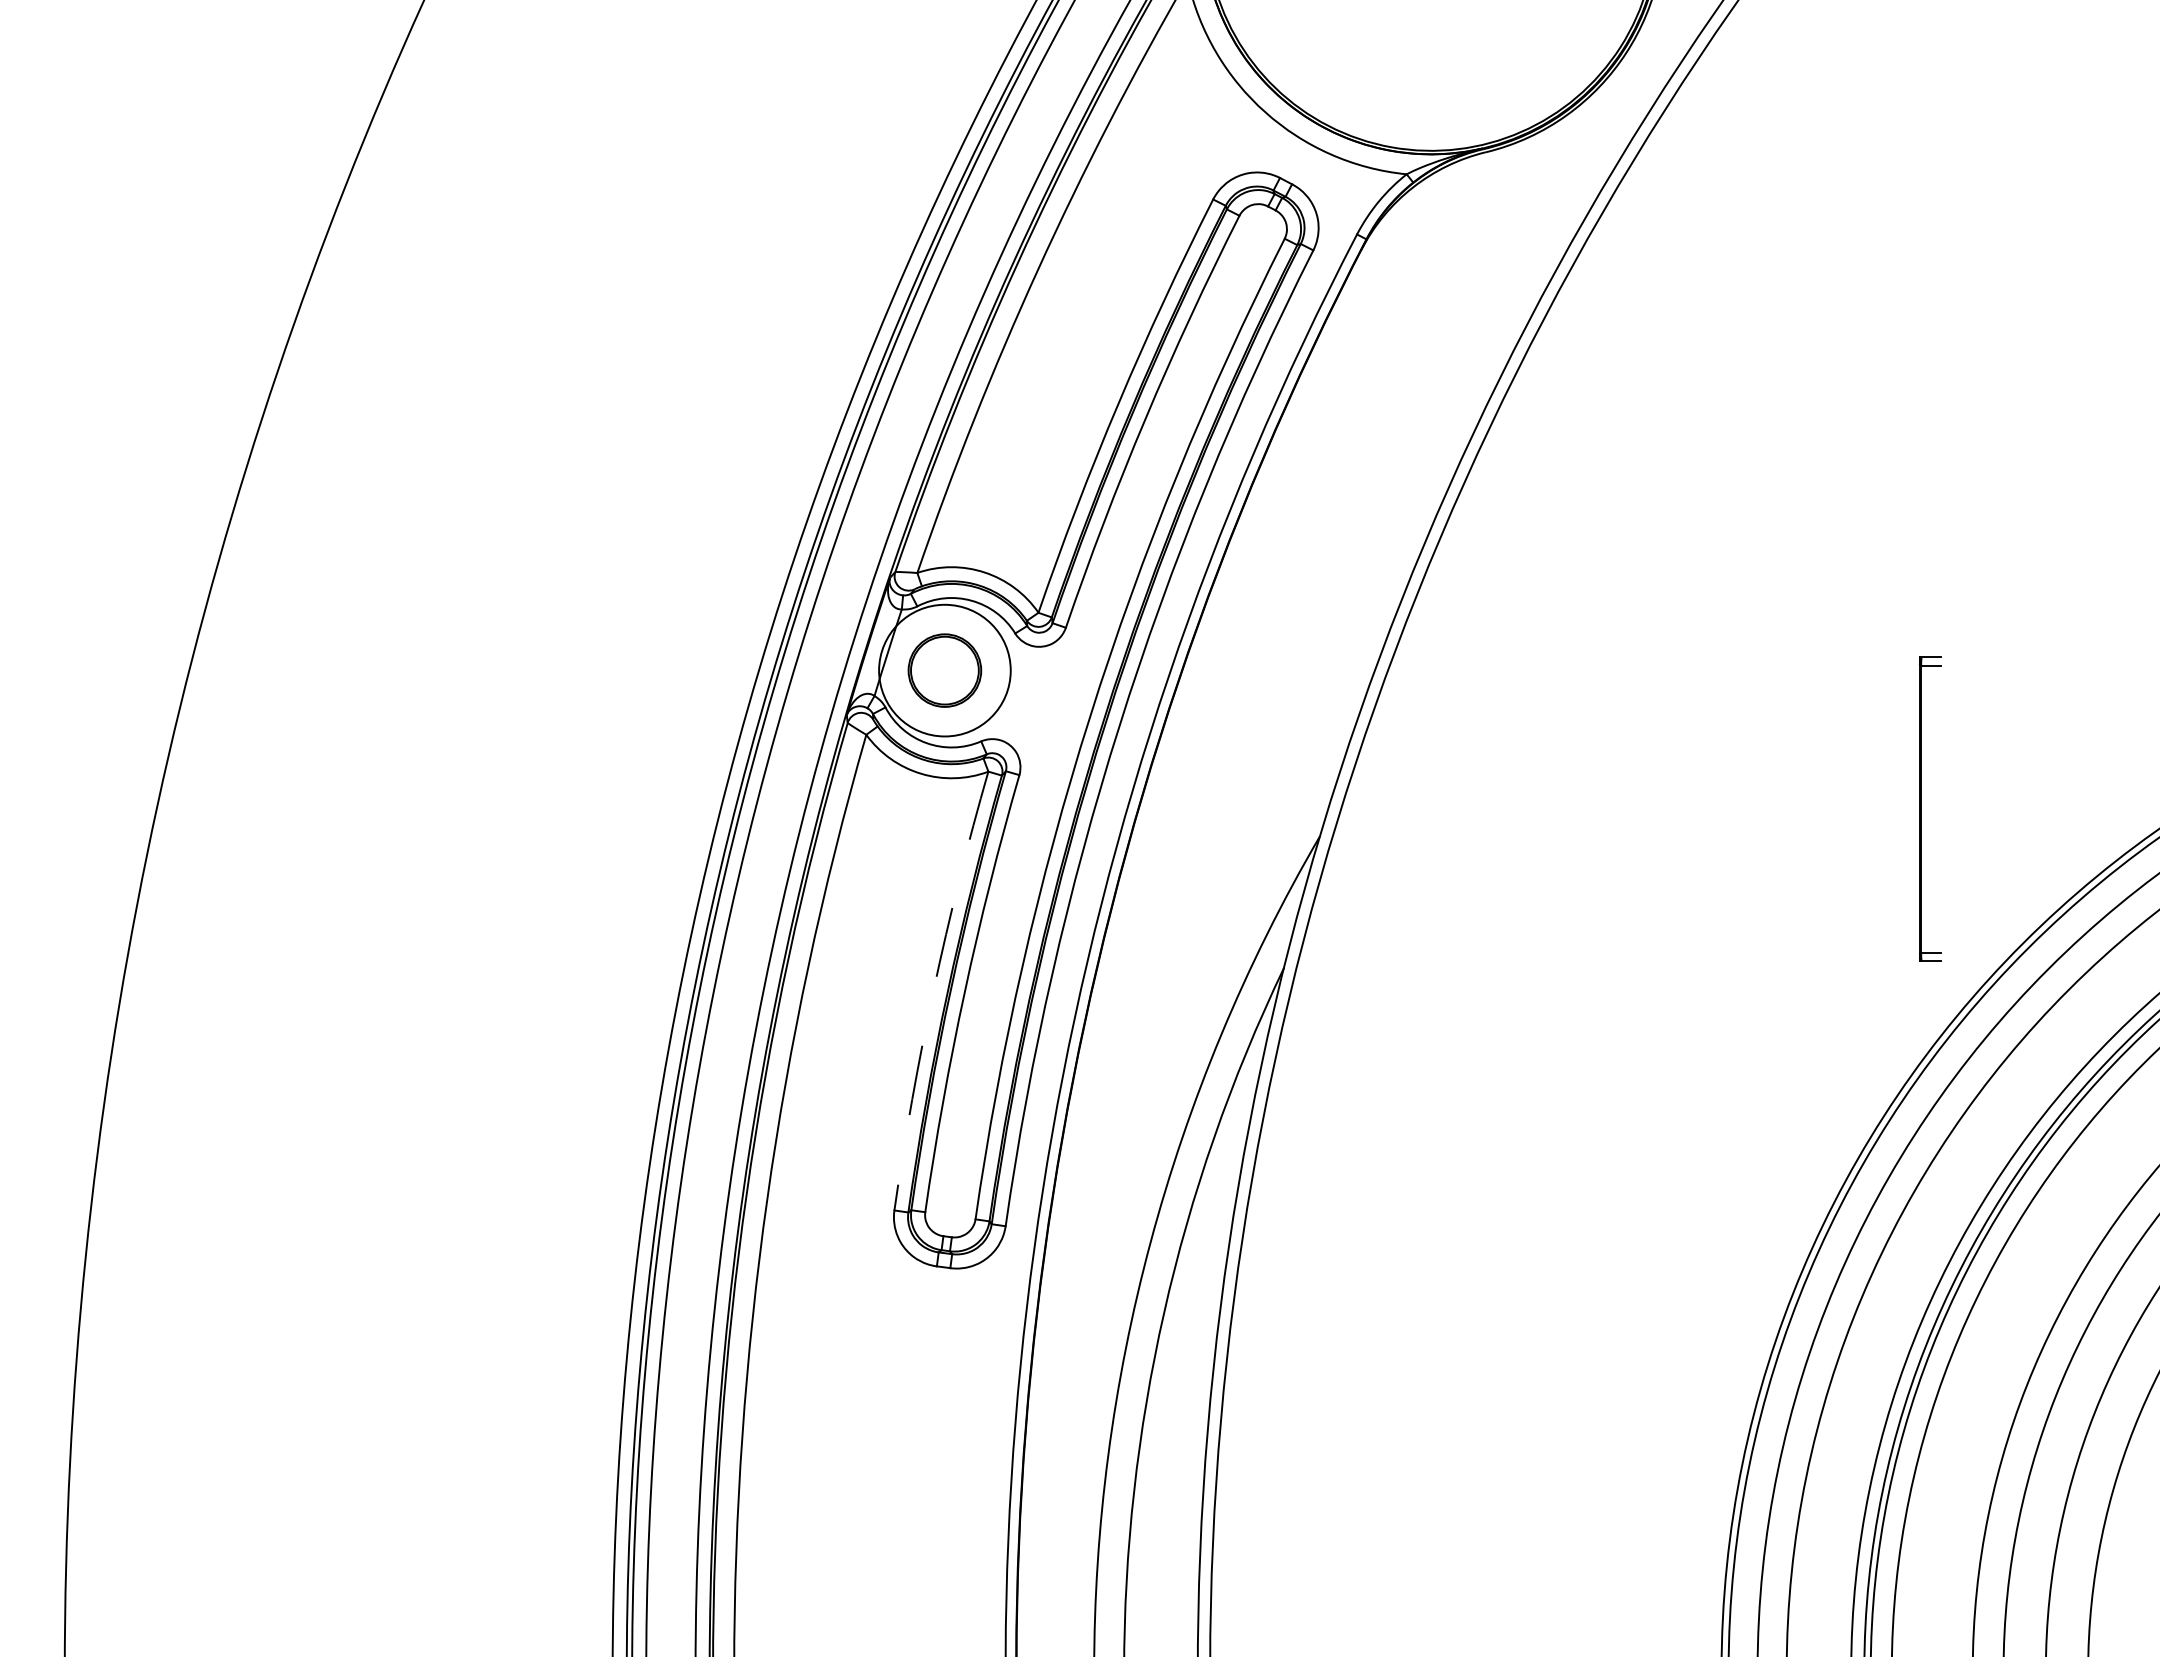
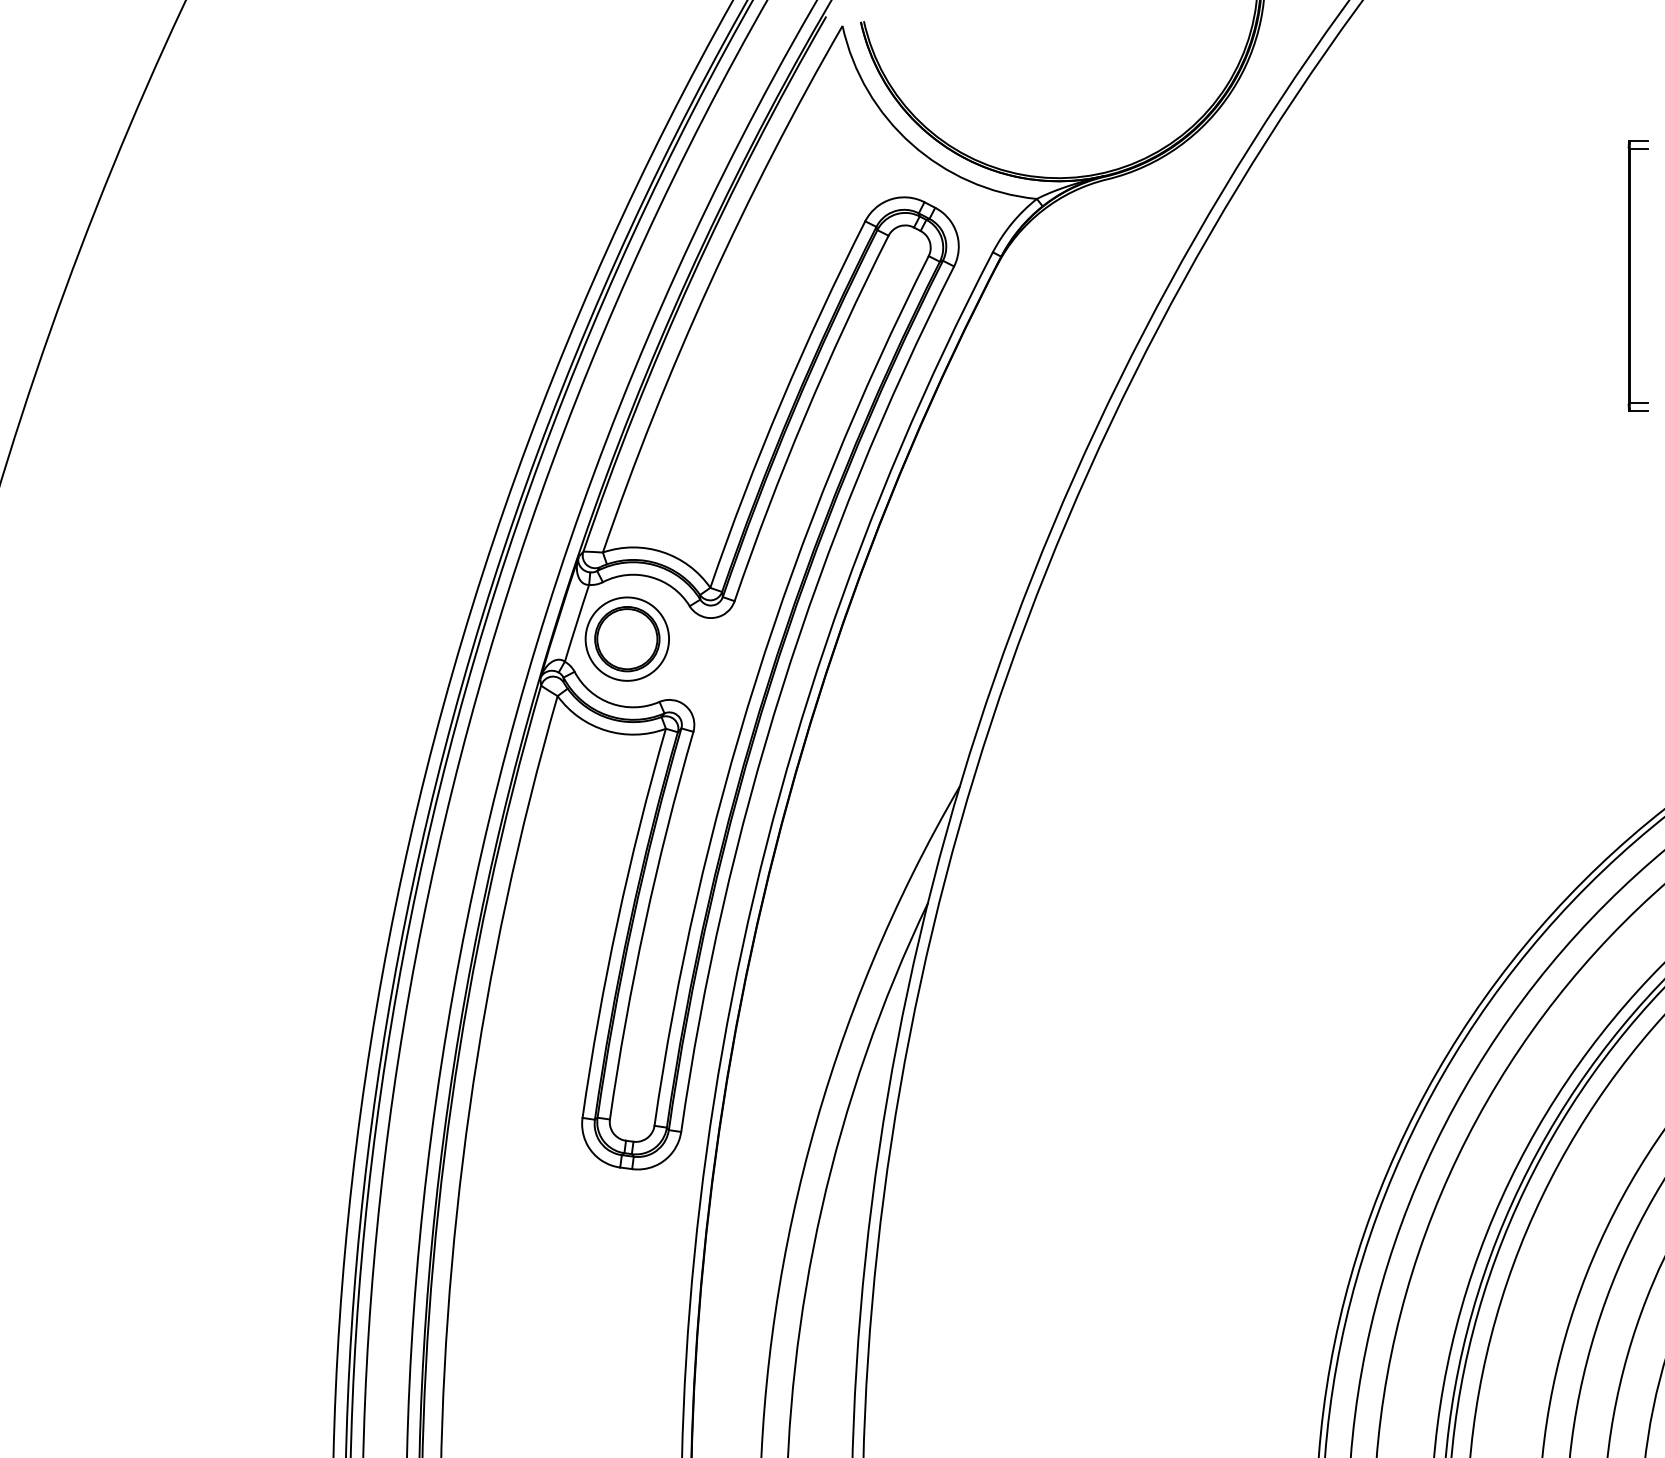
circle: (944, 670) -> (626, 639), size x0.71
part: (1921, 808) -> (1630, 275), moved
arc: (933, 989) -> (617, 921), dashed -> solid

